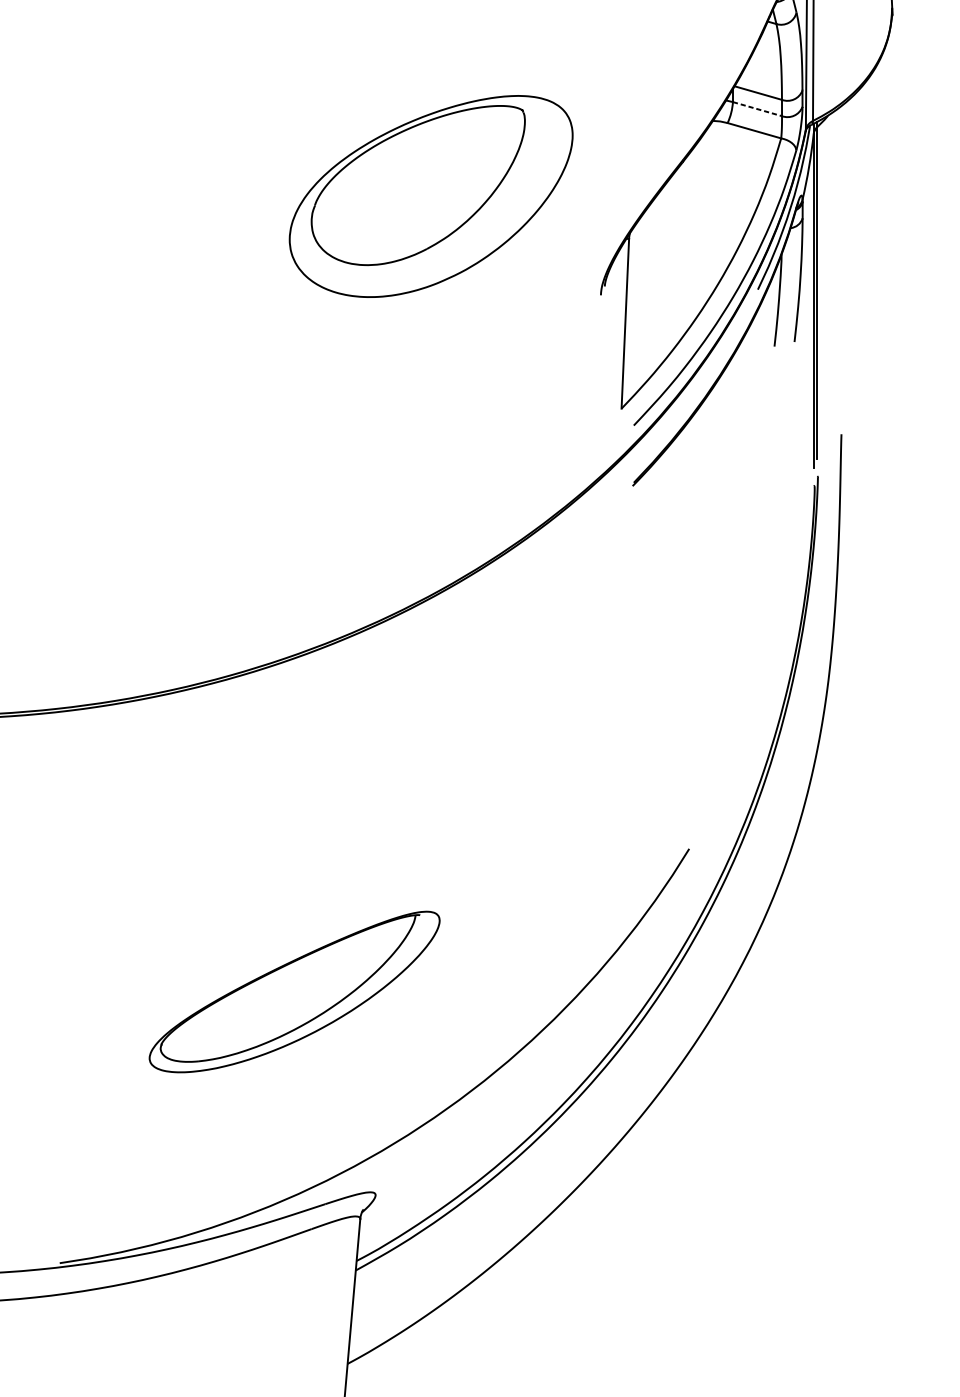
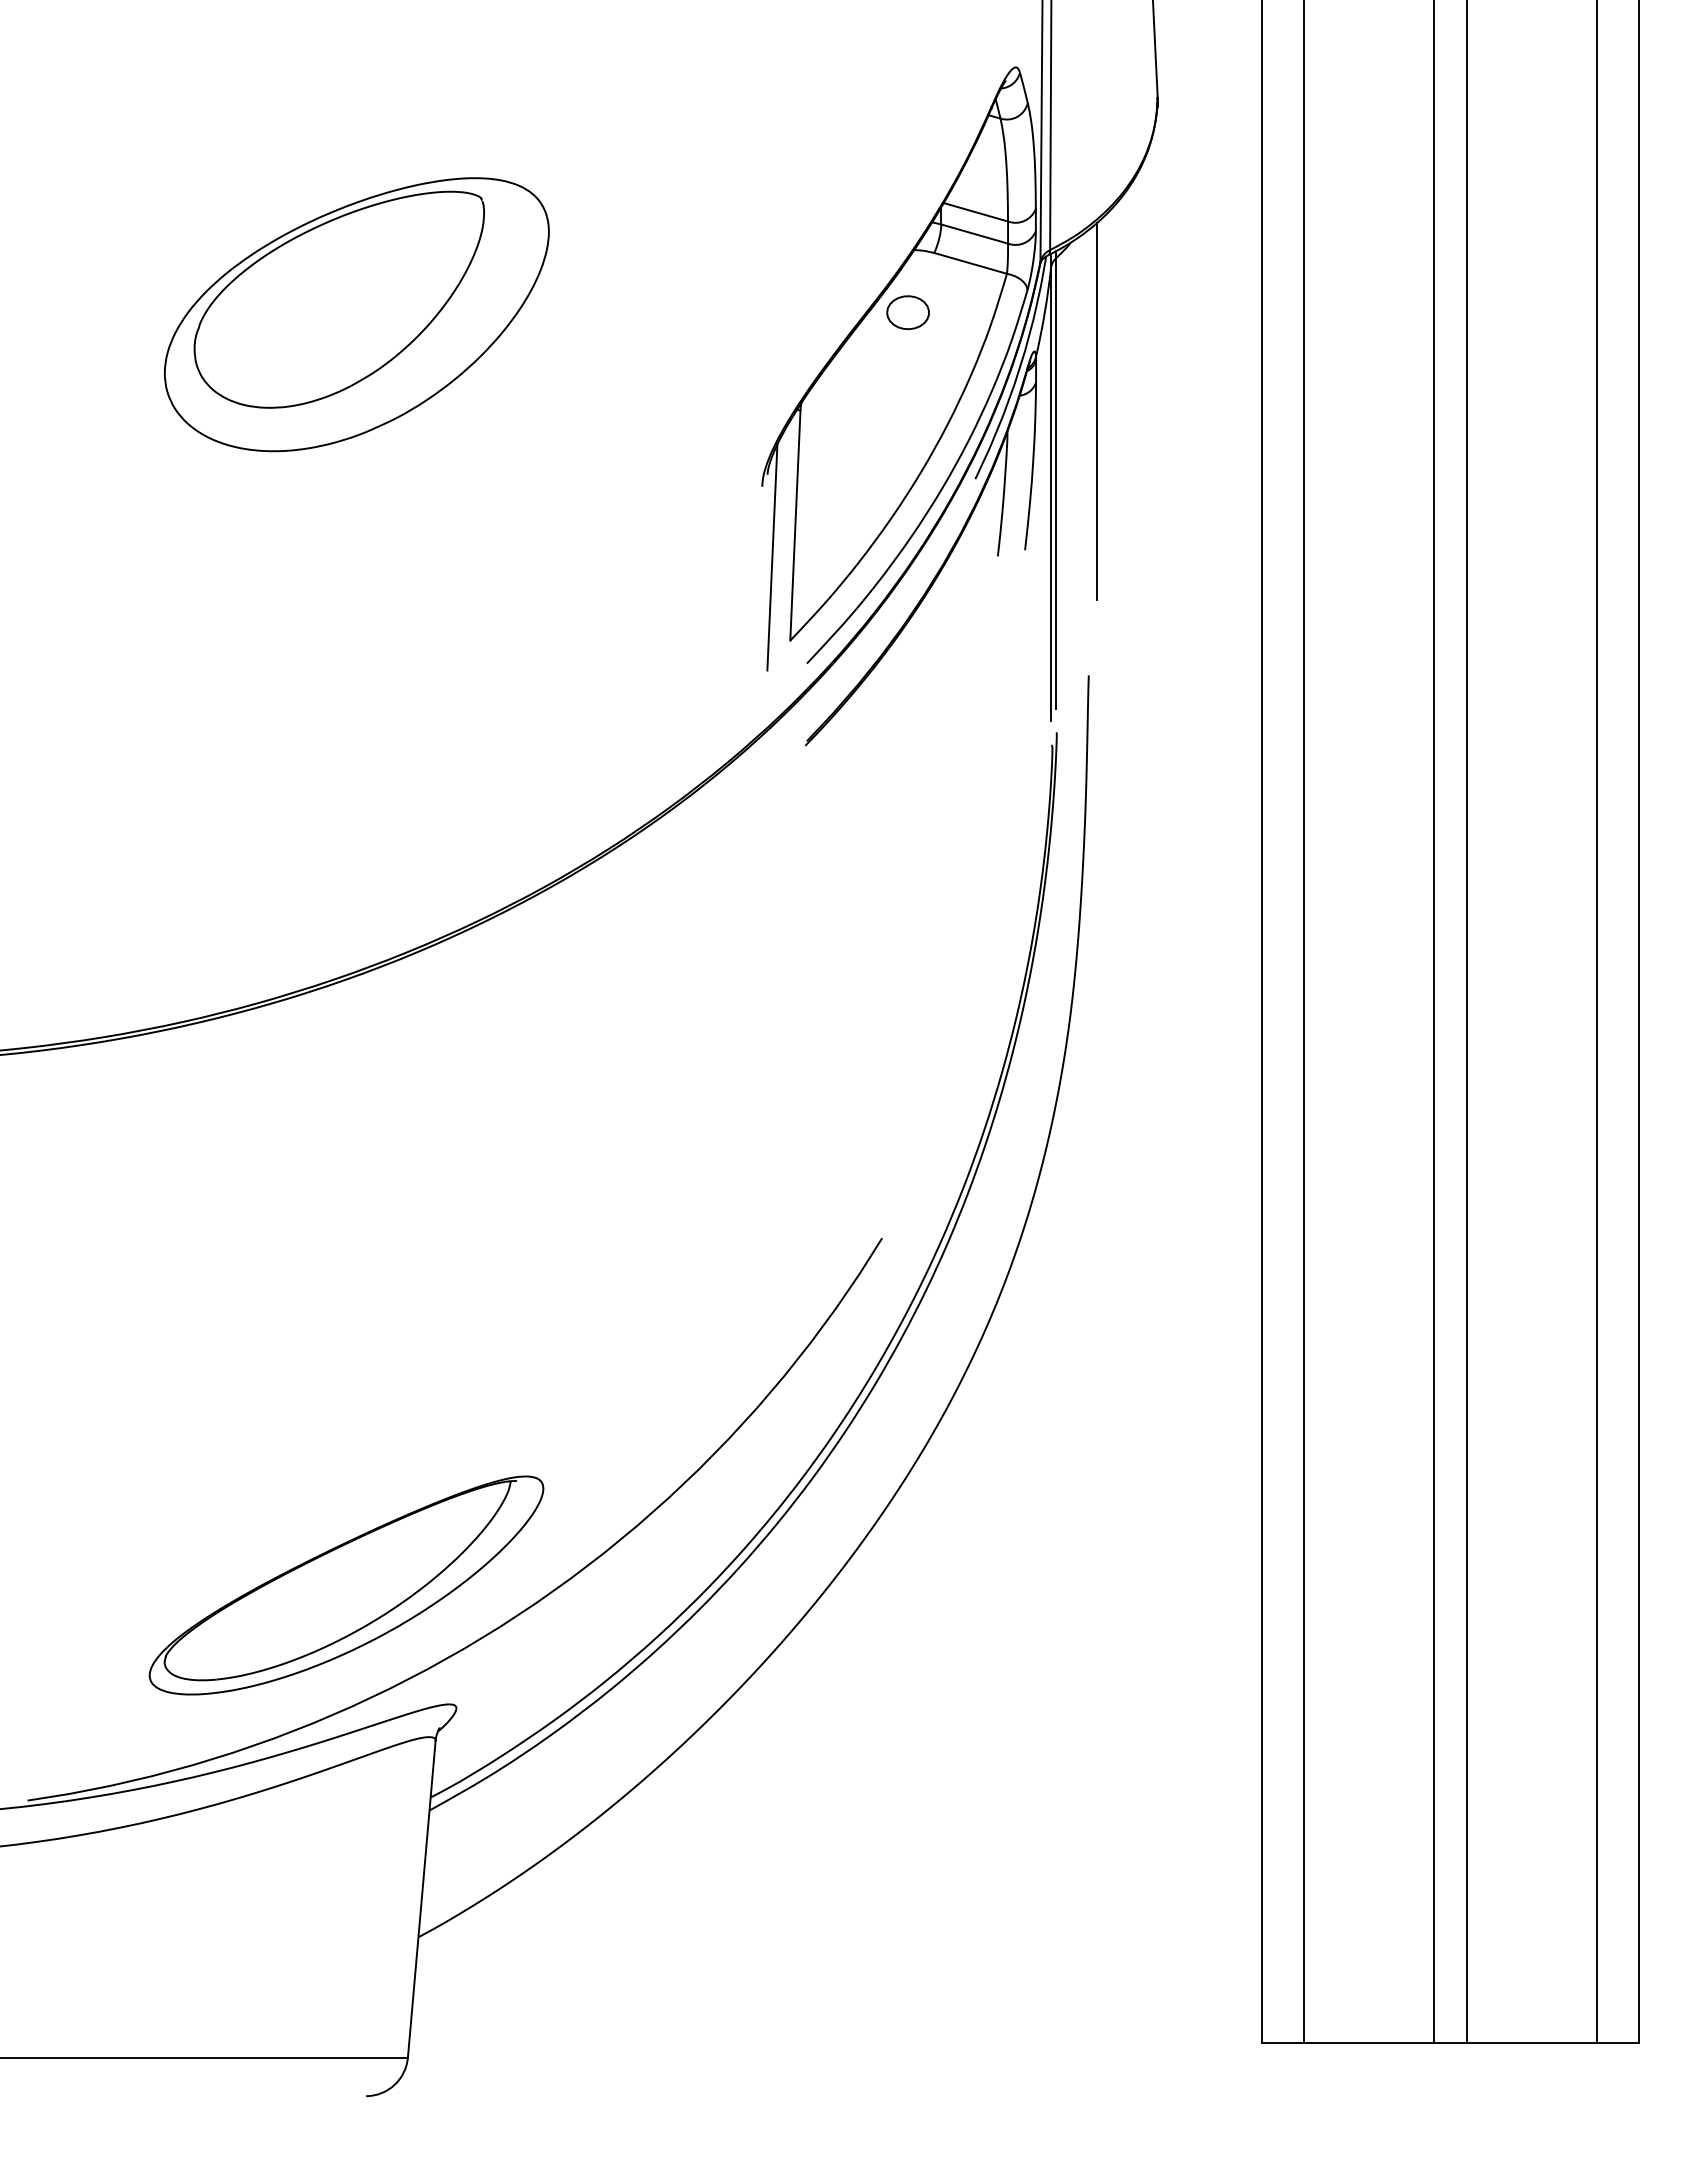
line: (757, 109) -> (974, 234), dashed -> solid
part: (707, 166) -> (907, 312), added
part: (430, 196) -> (356, 314), moved
line: (847, 239) -> (1097, 411), added
line: (608, 347) -> (772, 557), added
part: (294, 992) -> (346, 1585), moved

